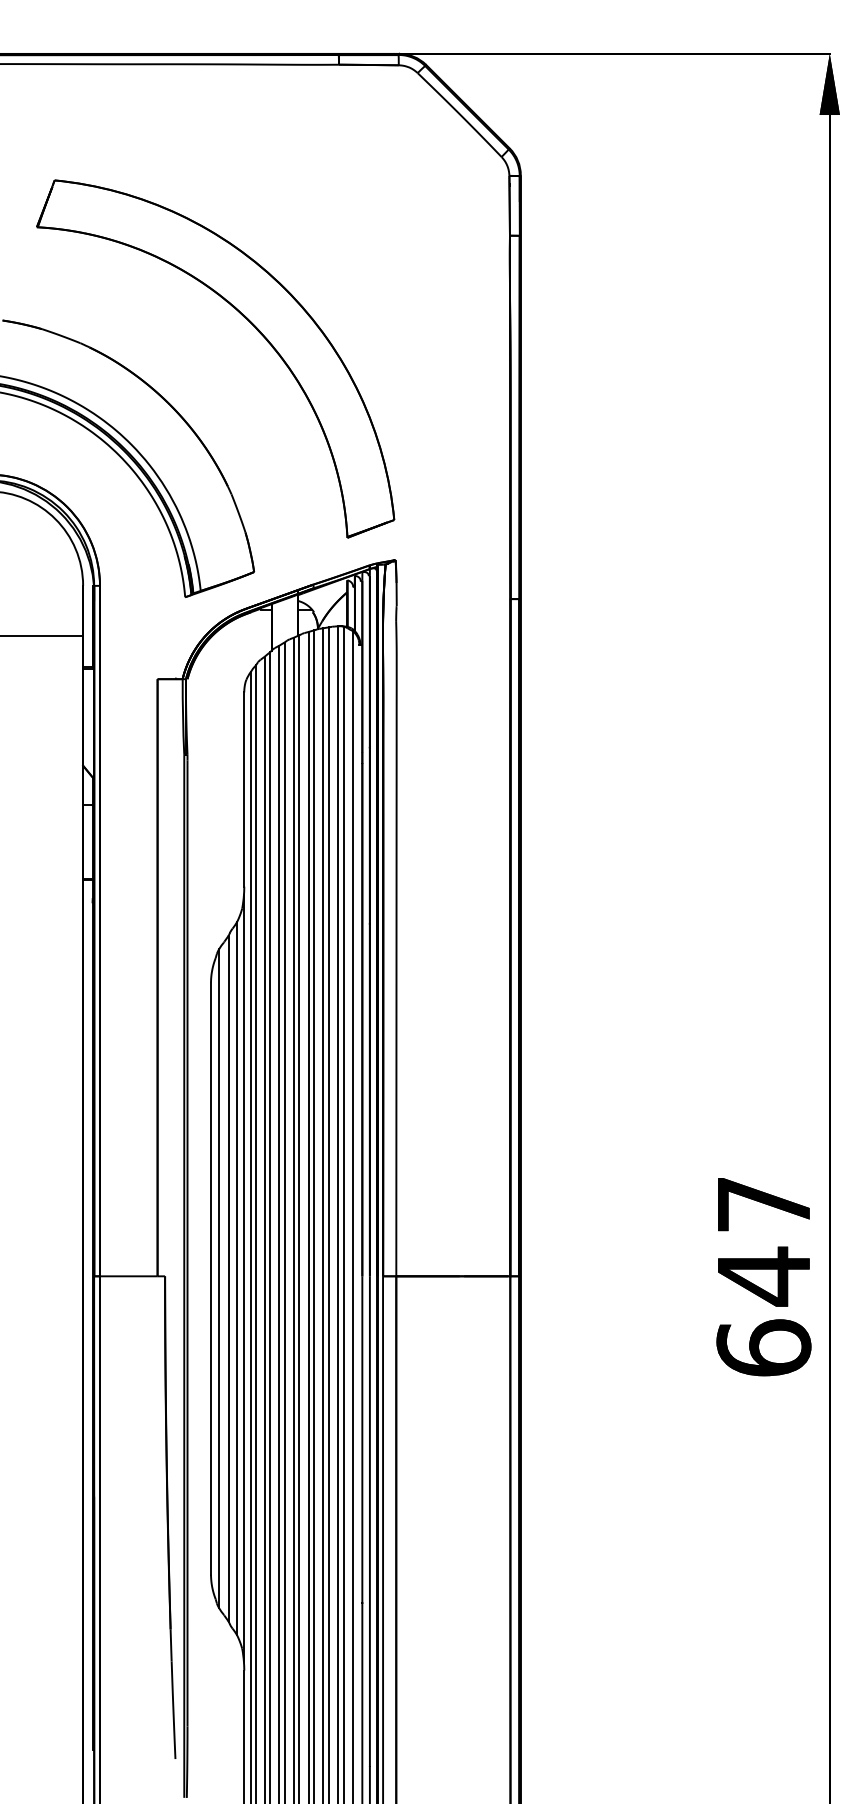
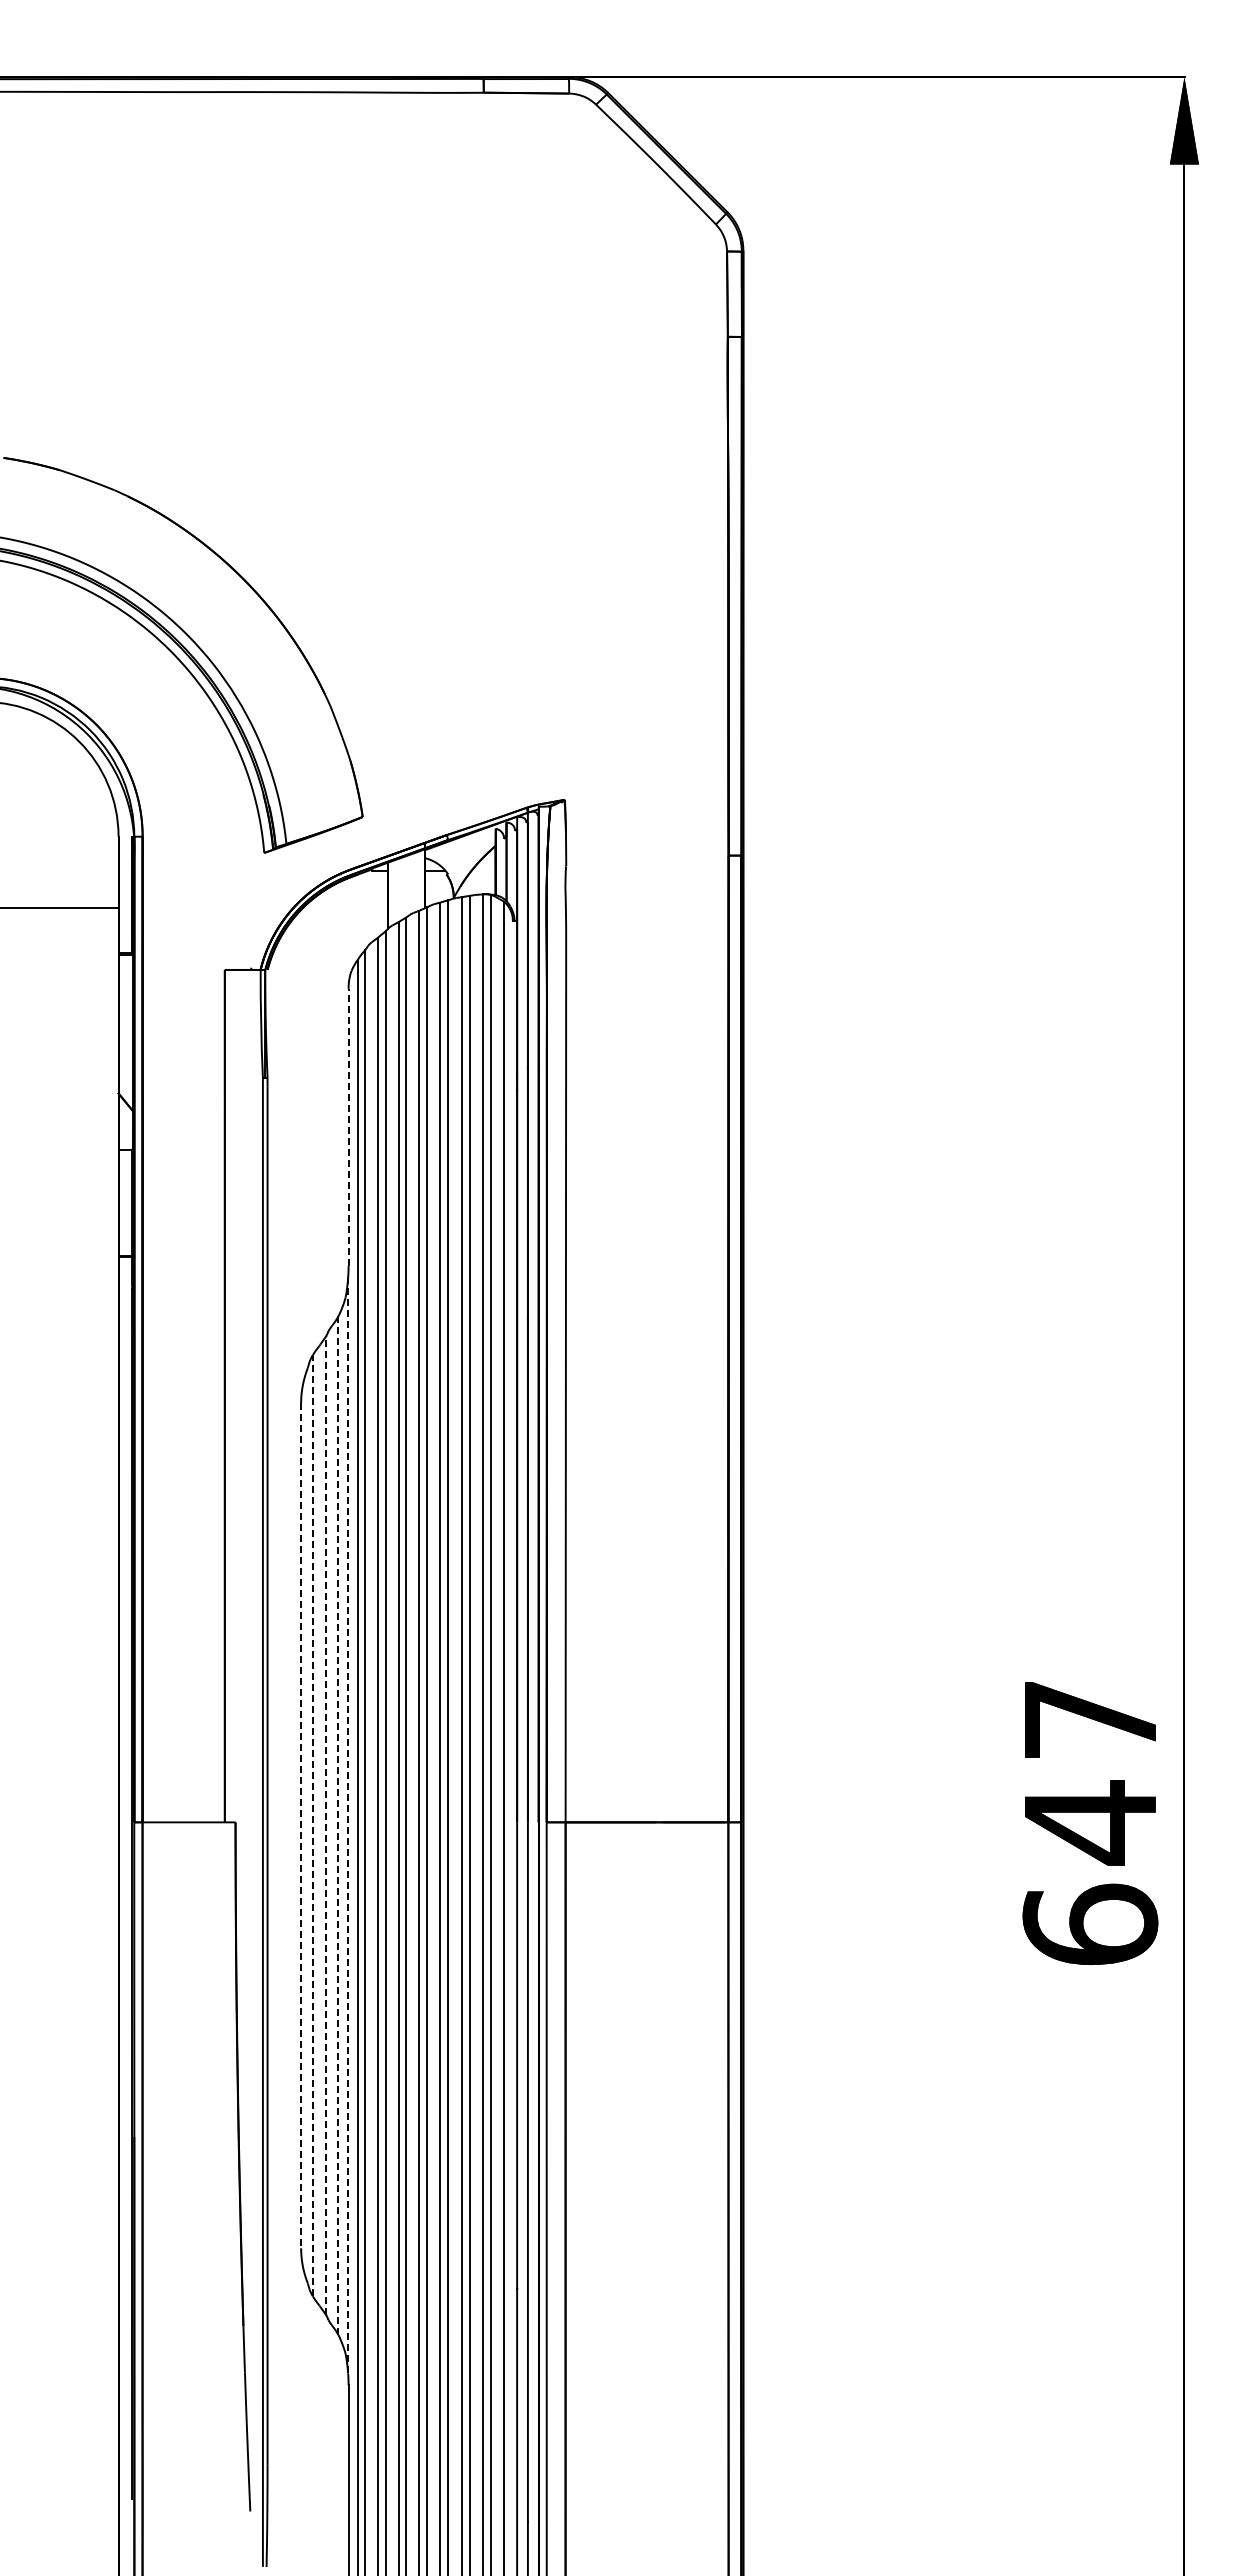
part: (245, 318) -> (350, 455), removed
line: (244, 789) -> (348, 1127), solid -> dashed
line: (211, 1278) -> (301, 1825), solid -> dashed
line: (218, 1278) -> (312, 1825), solid -> dashed
line: (228, 1278) -> (326, 1825), solid -> dashed
line: (244, 1278) -> (348, 1825), solid -> dashed
line: (237, 1279) -> (338, 1826), solid -> dashed

